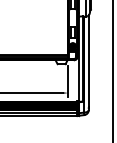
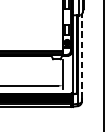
line: (88, 61) -> (81, 56), solid -> dashed

